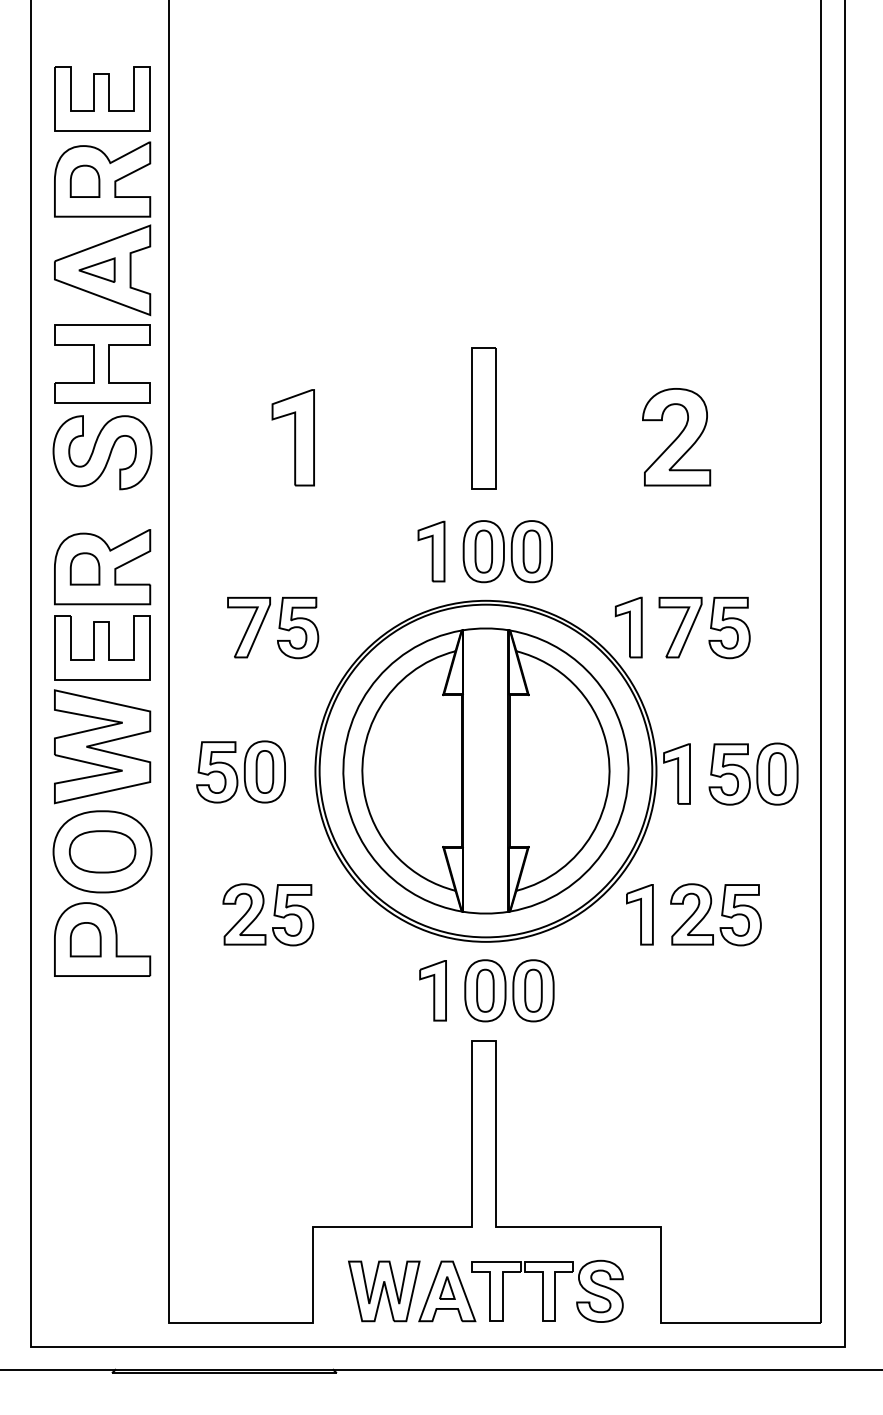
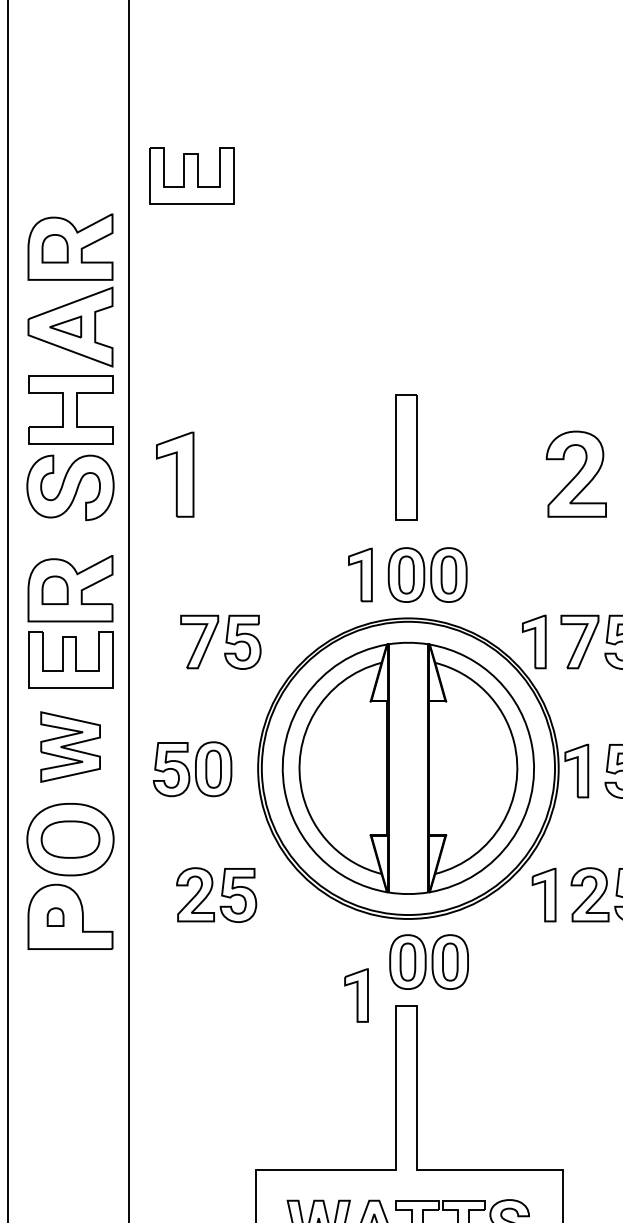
part: (102, 98) -> (192, 175), moved
part: (292, 437) -> (174, 474), moved
part: (102, 746) -> (70, 746), size x0.7
part: (85, 939) -> (55, 916), size x0.6
part: (432, 990) -> (356, 995), moved

